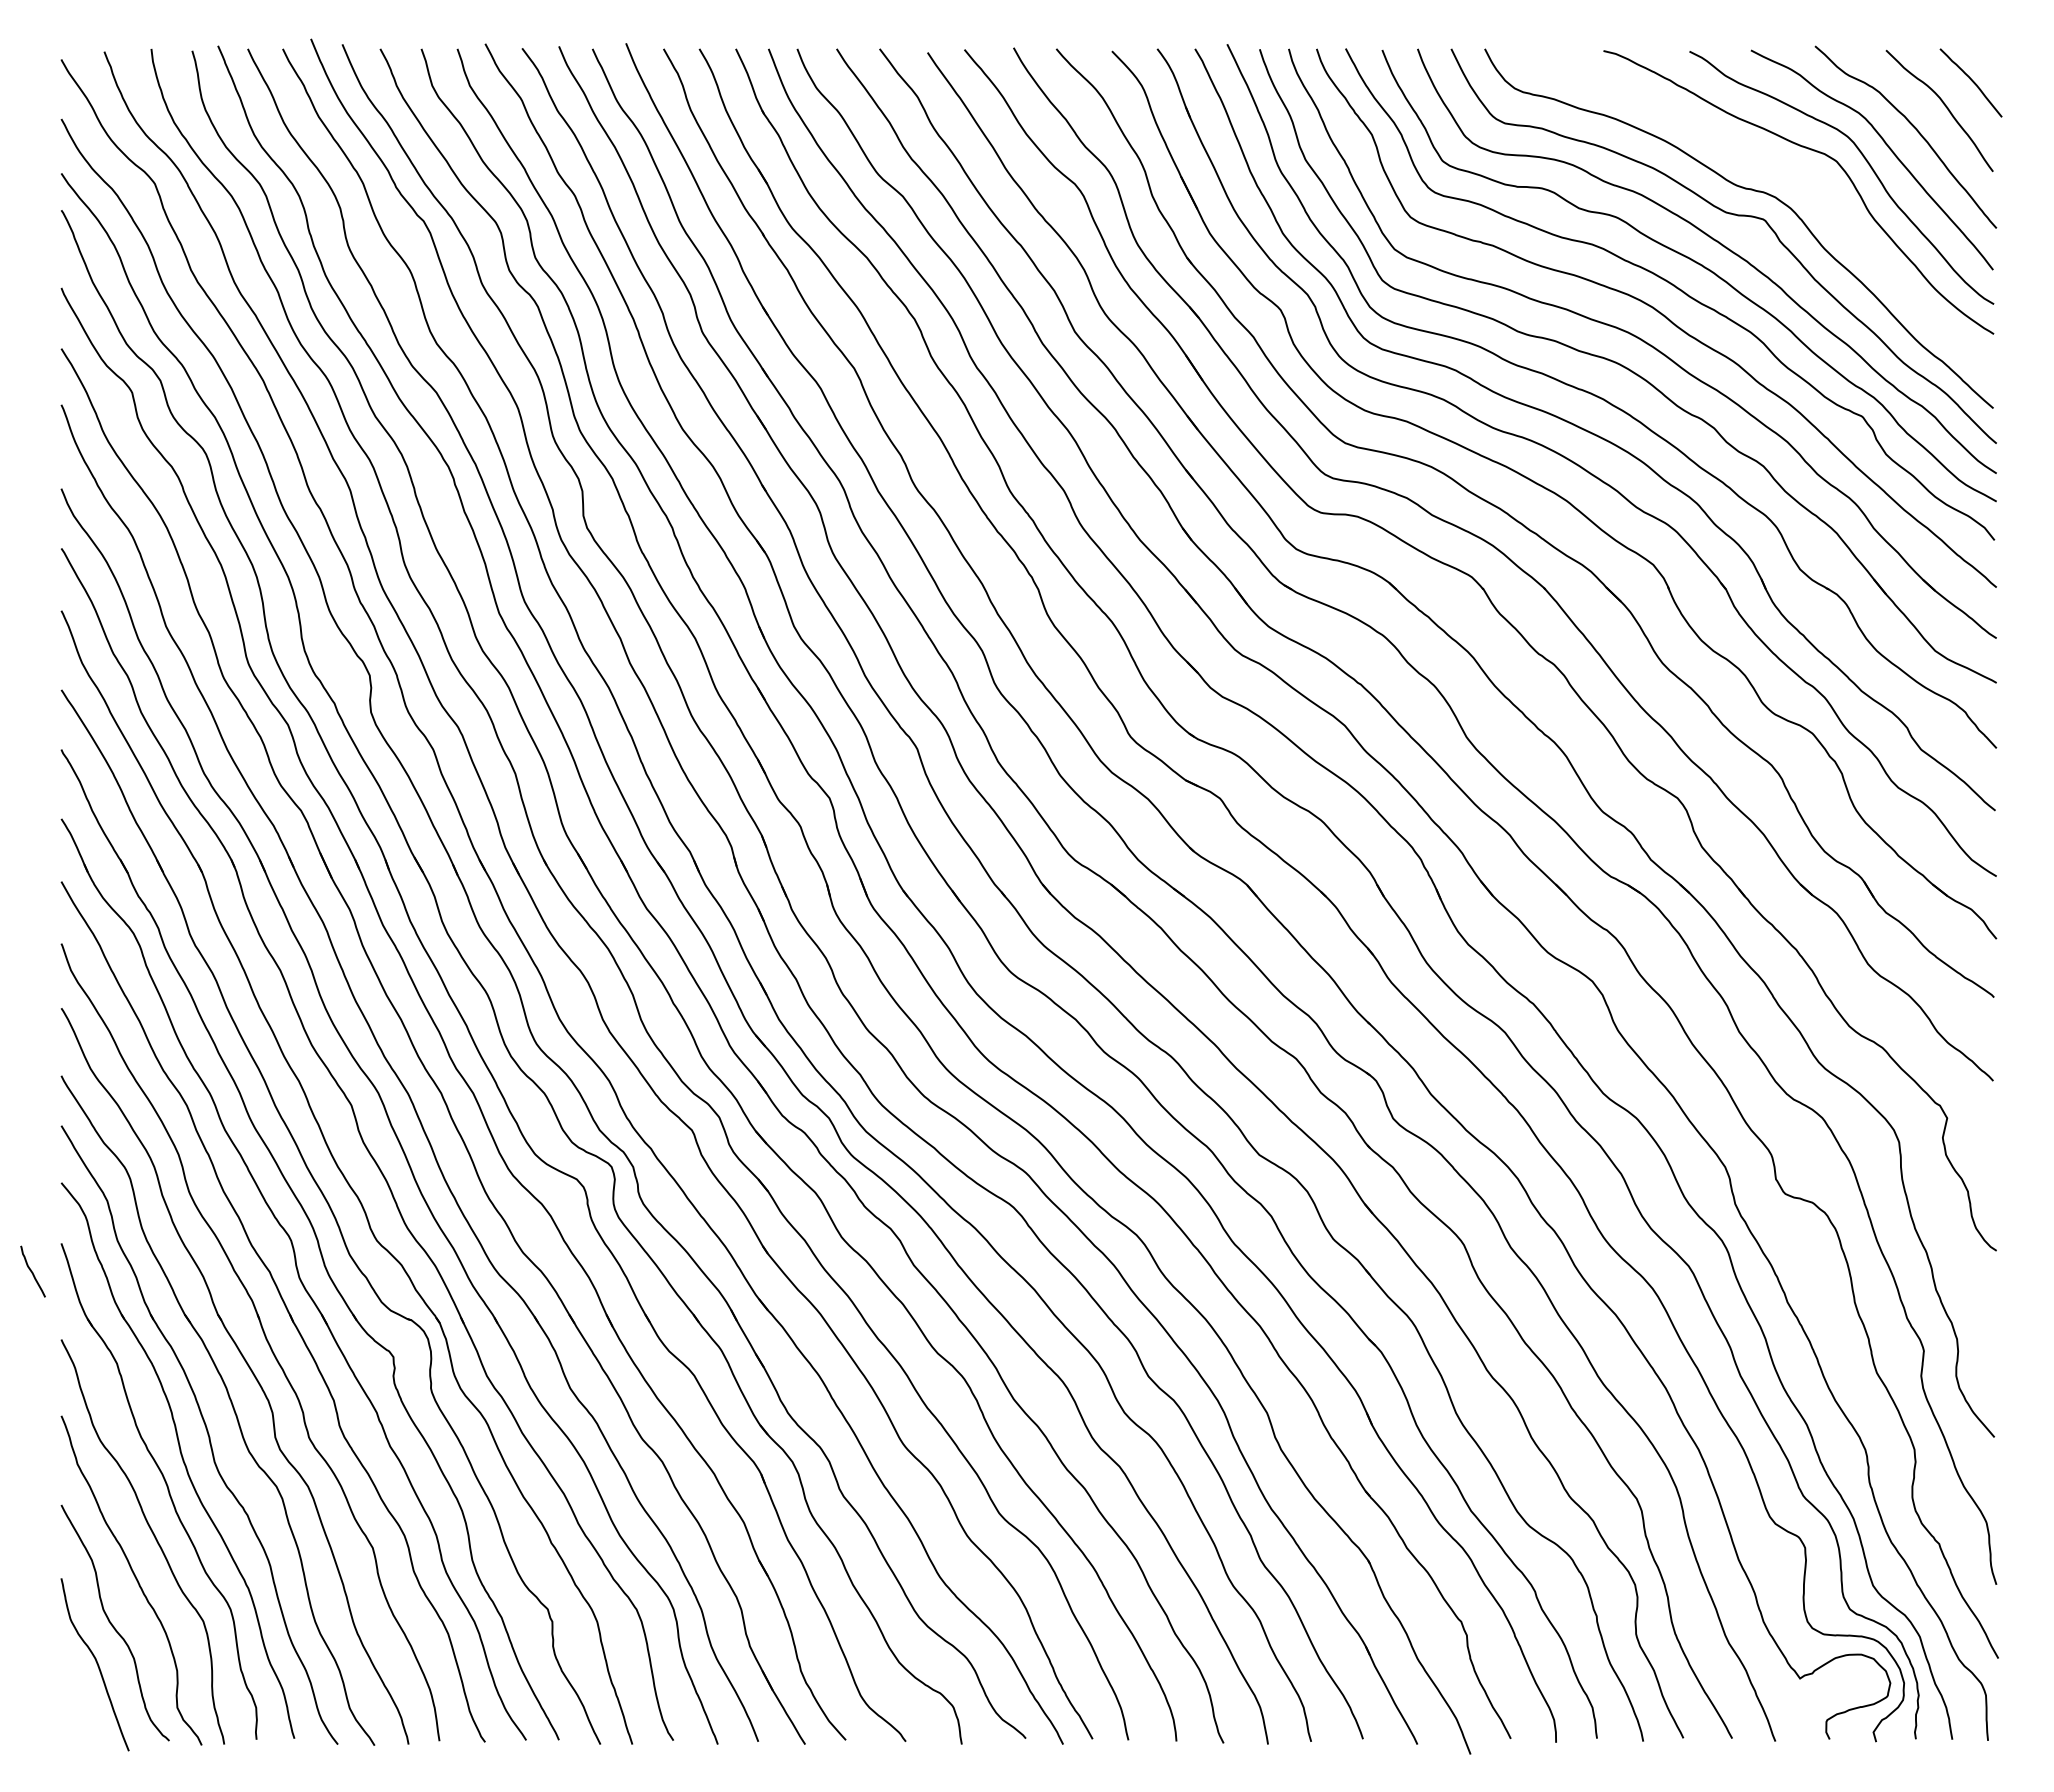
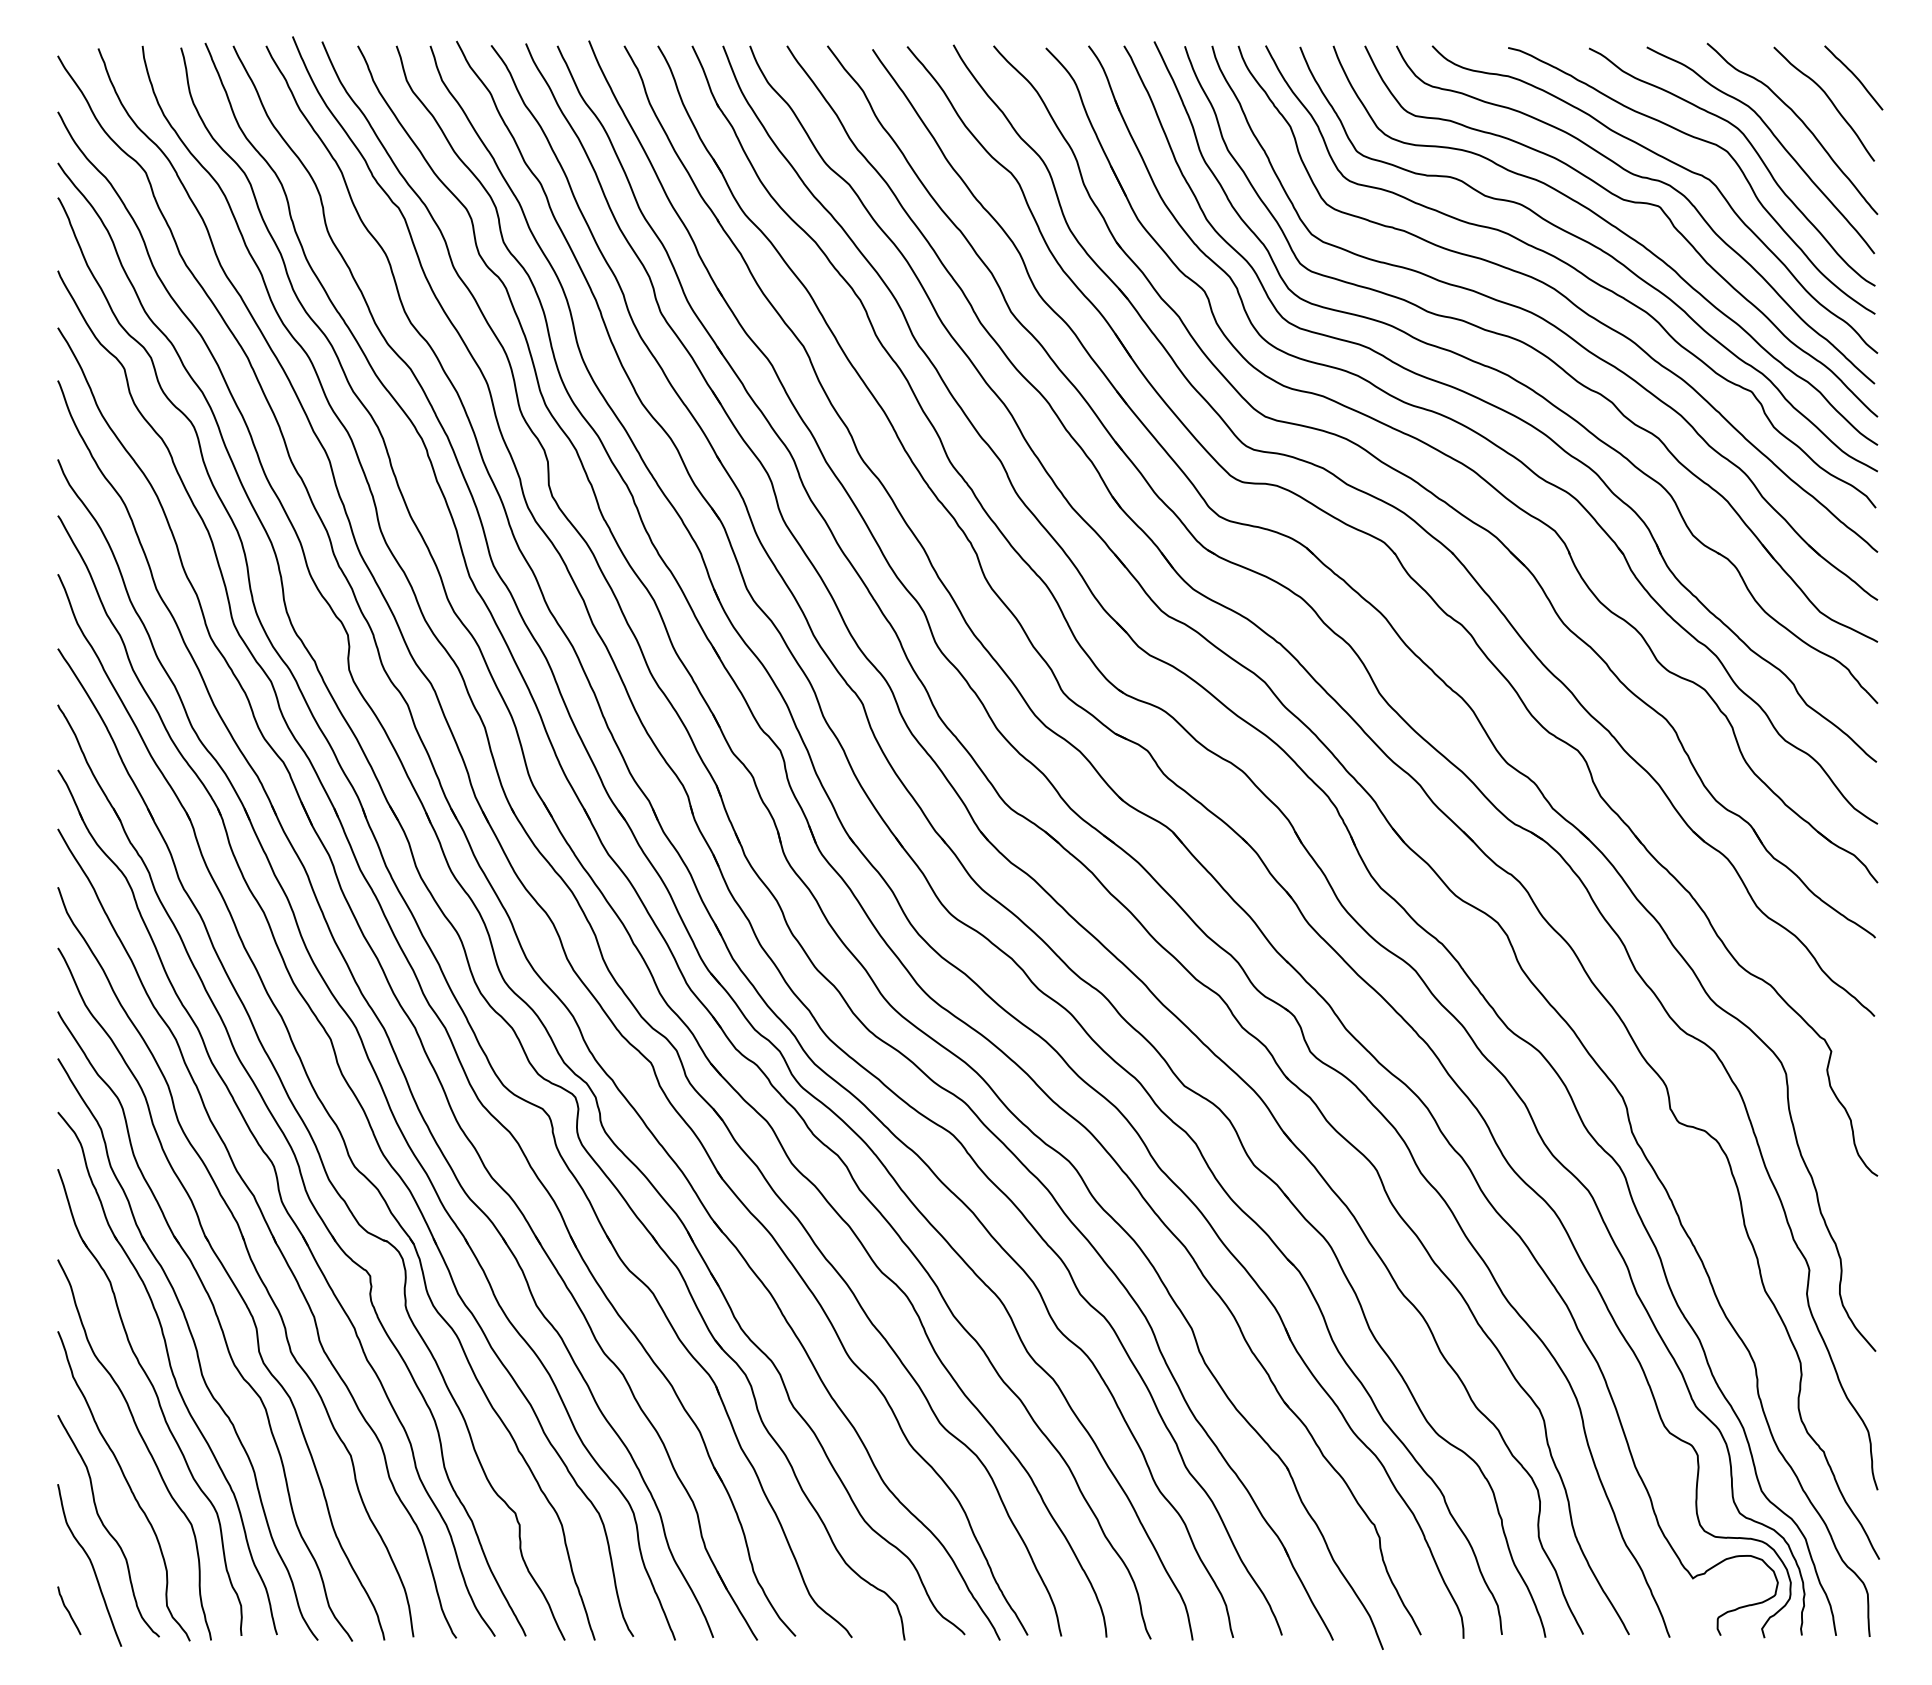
curve: (1778, 173) -> (1672, 163), added
curve: (32, 1271) -> (68, 1610), moved

